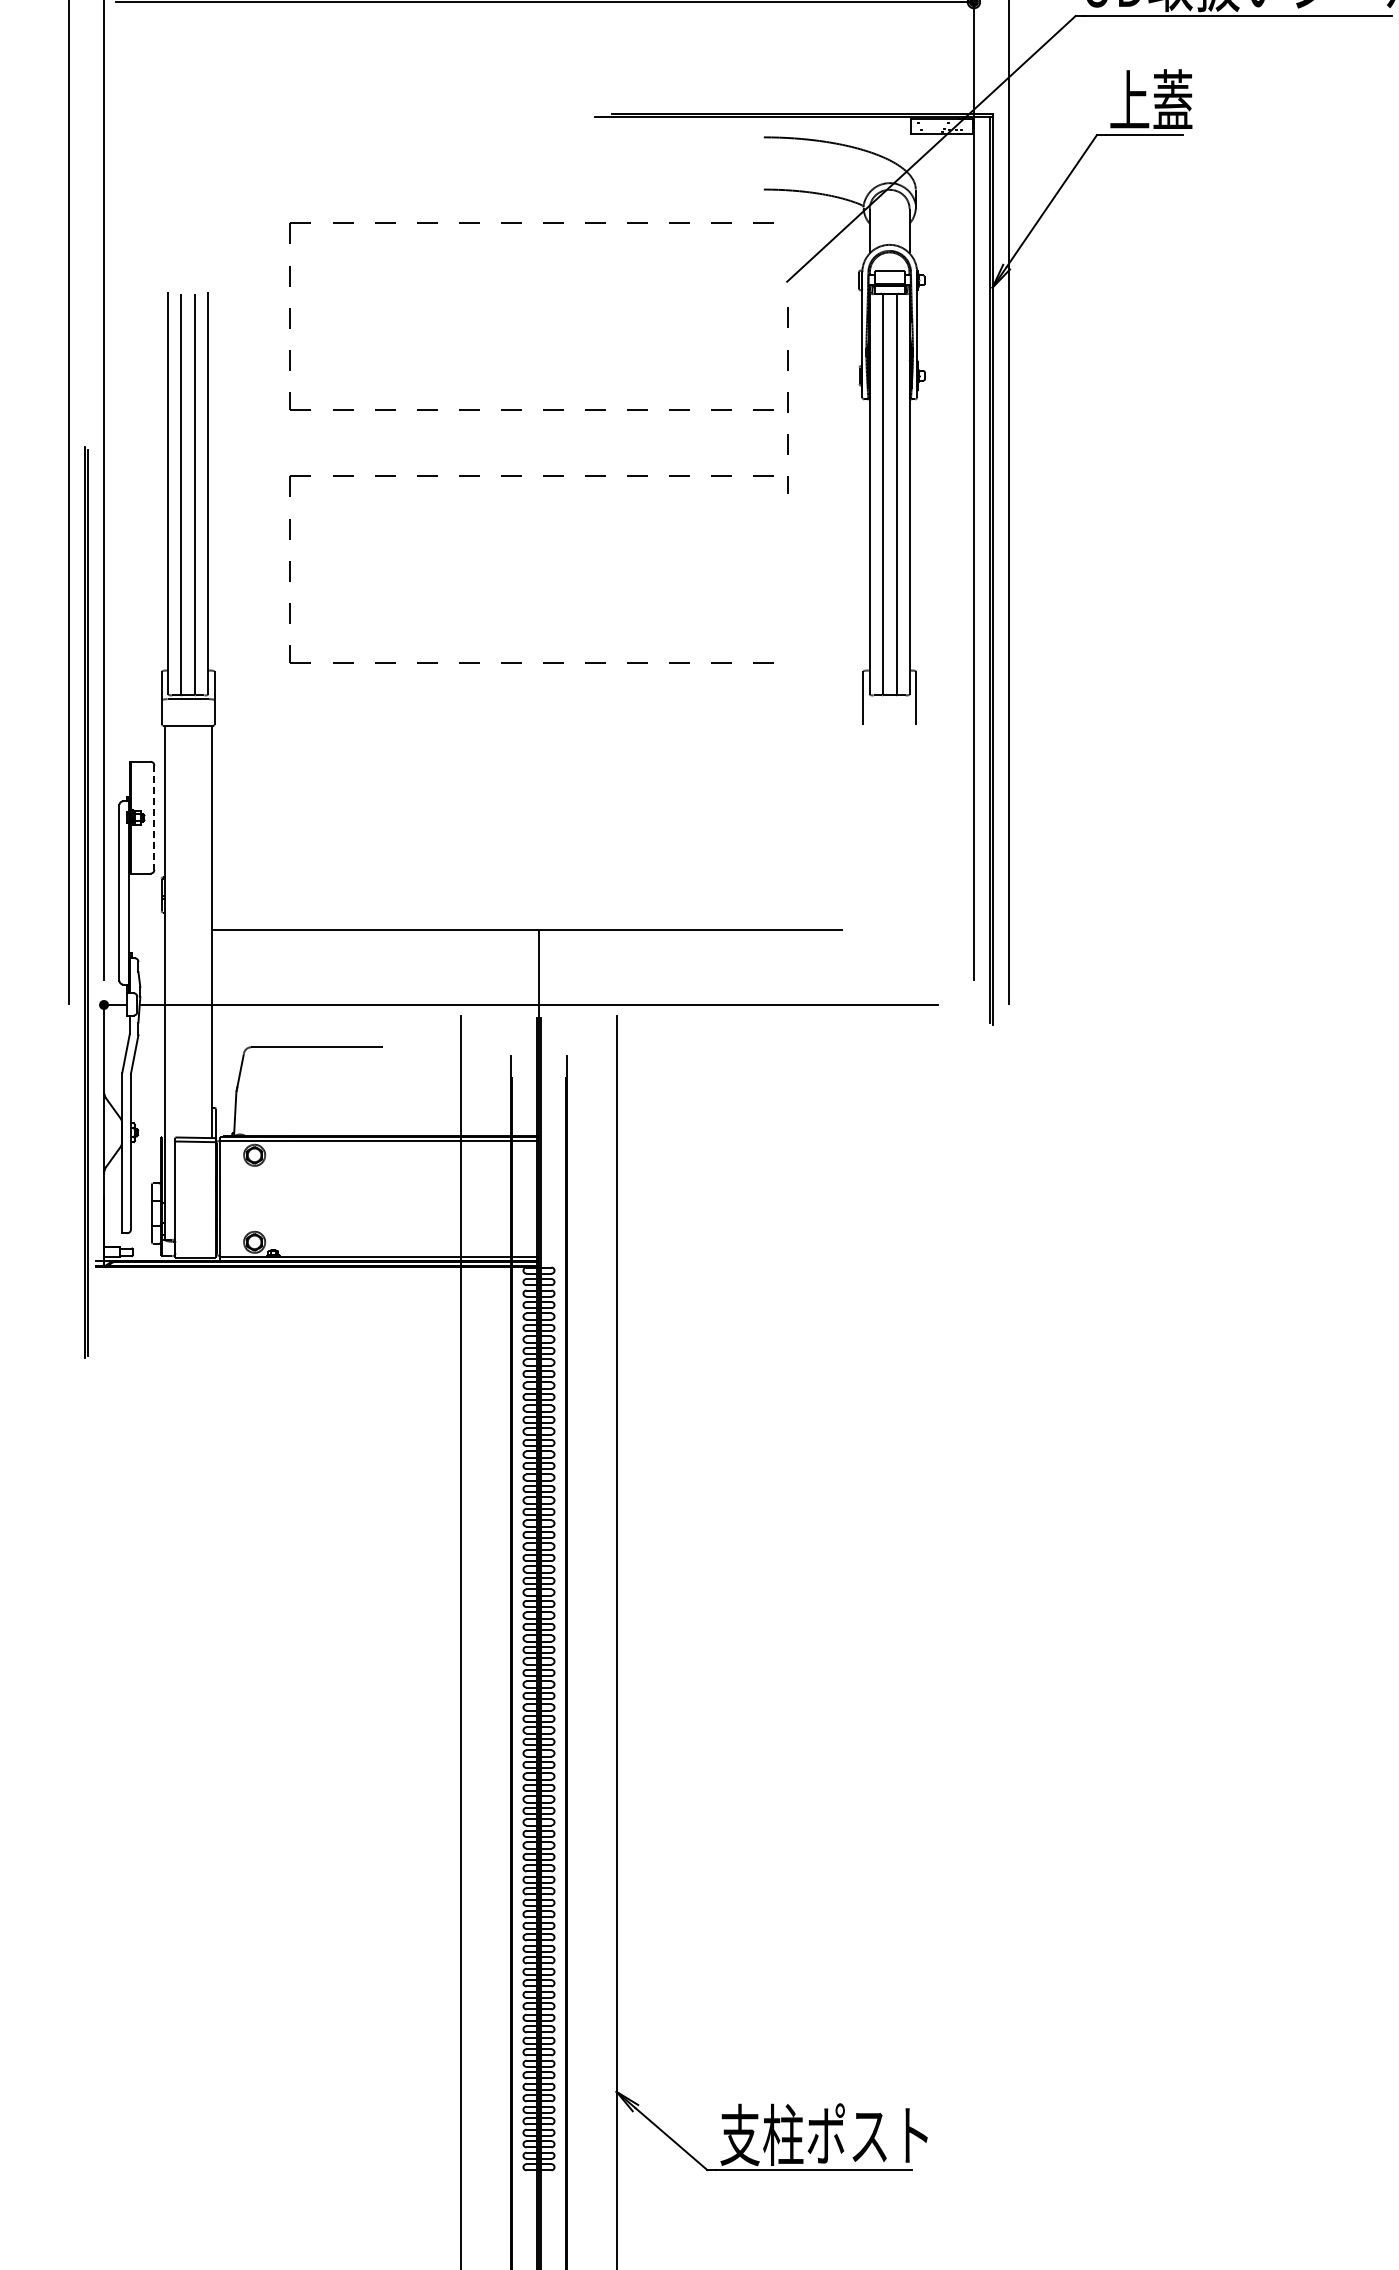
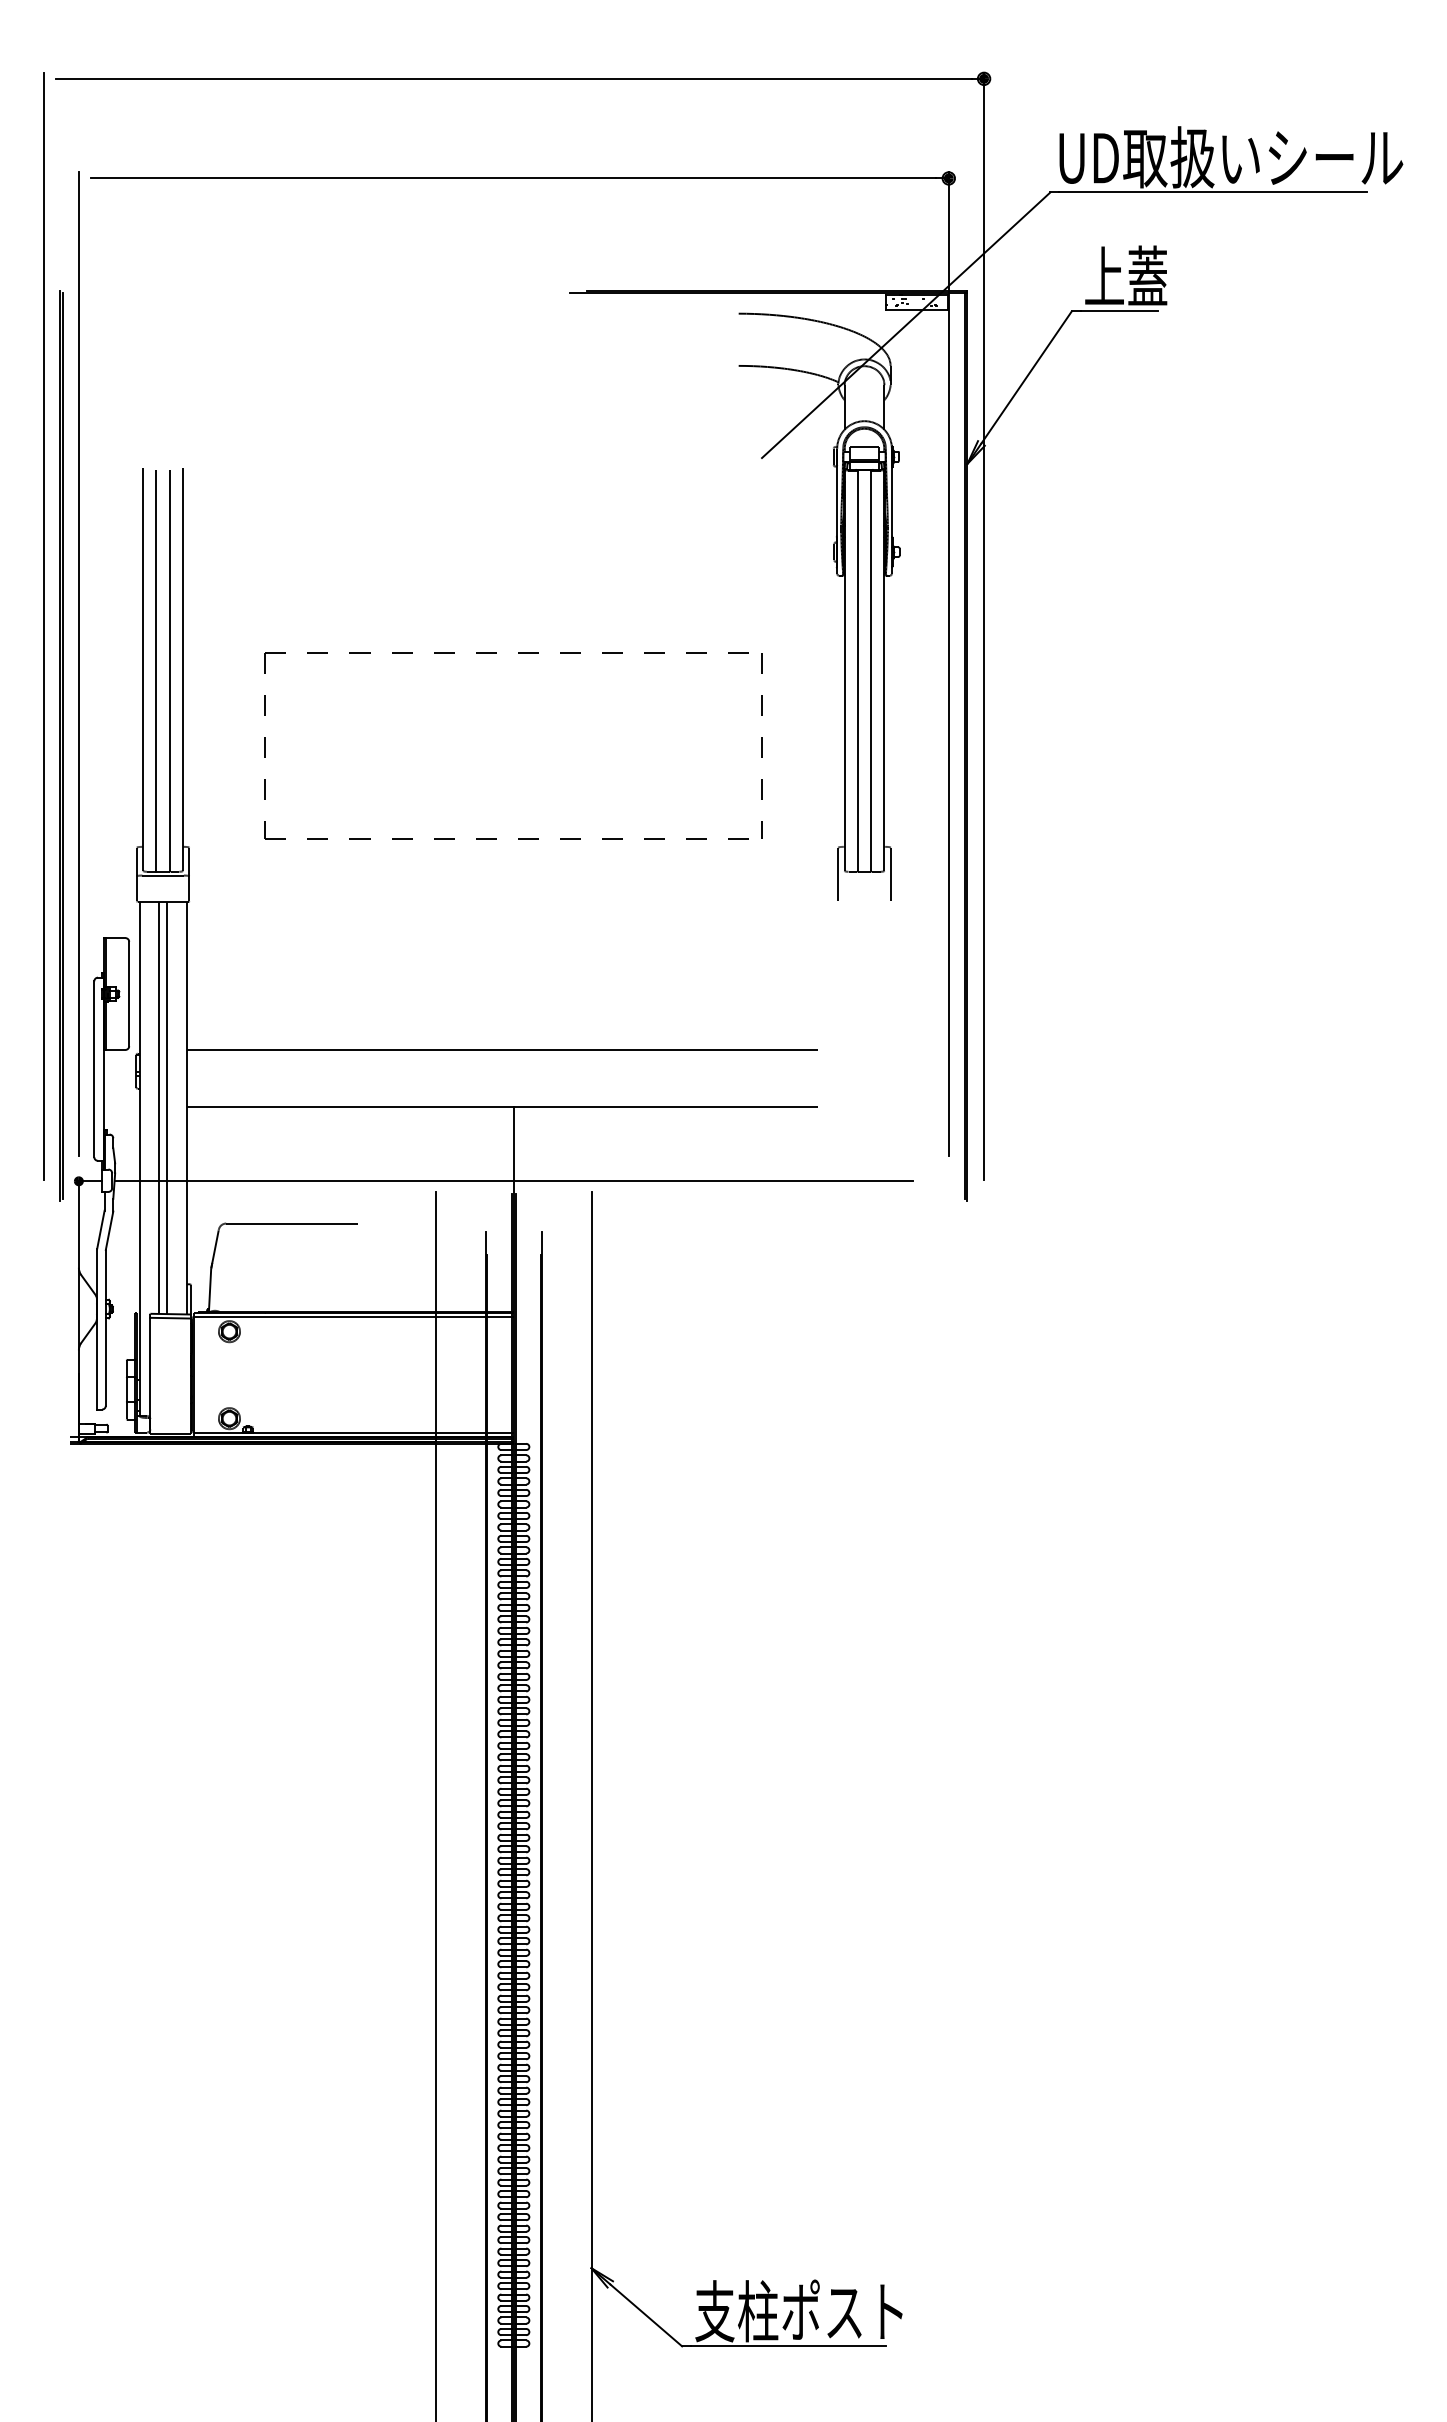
part: (521, 224) -> (496, 400), removed
line: (786, 400) -> (761, 745), moved
line: (154, 818) -> (129, 994), dashed -> solid
line: (538, 873) -> (513, 1049), added
line: (85, 902) -> (60, 745), moved
line: (184, 931) -> (159, 1107), added
line: (191, 931) -> (166, 1107), added

